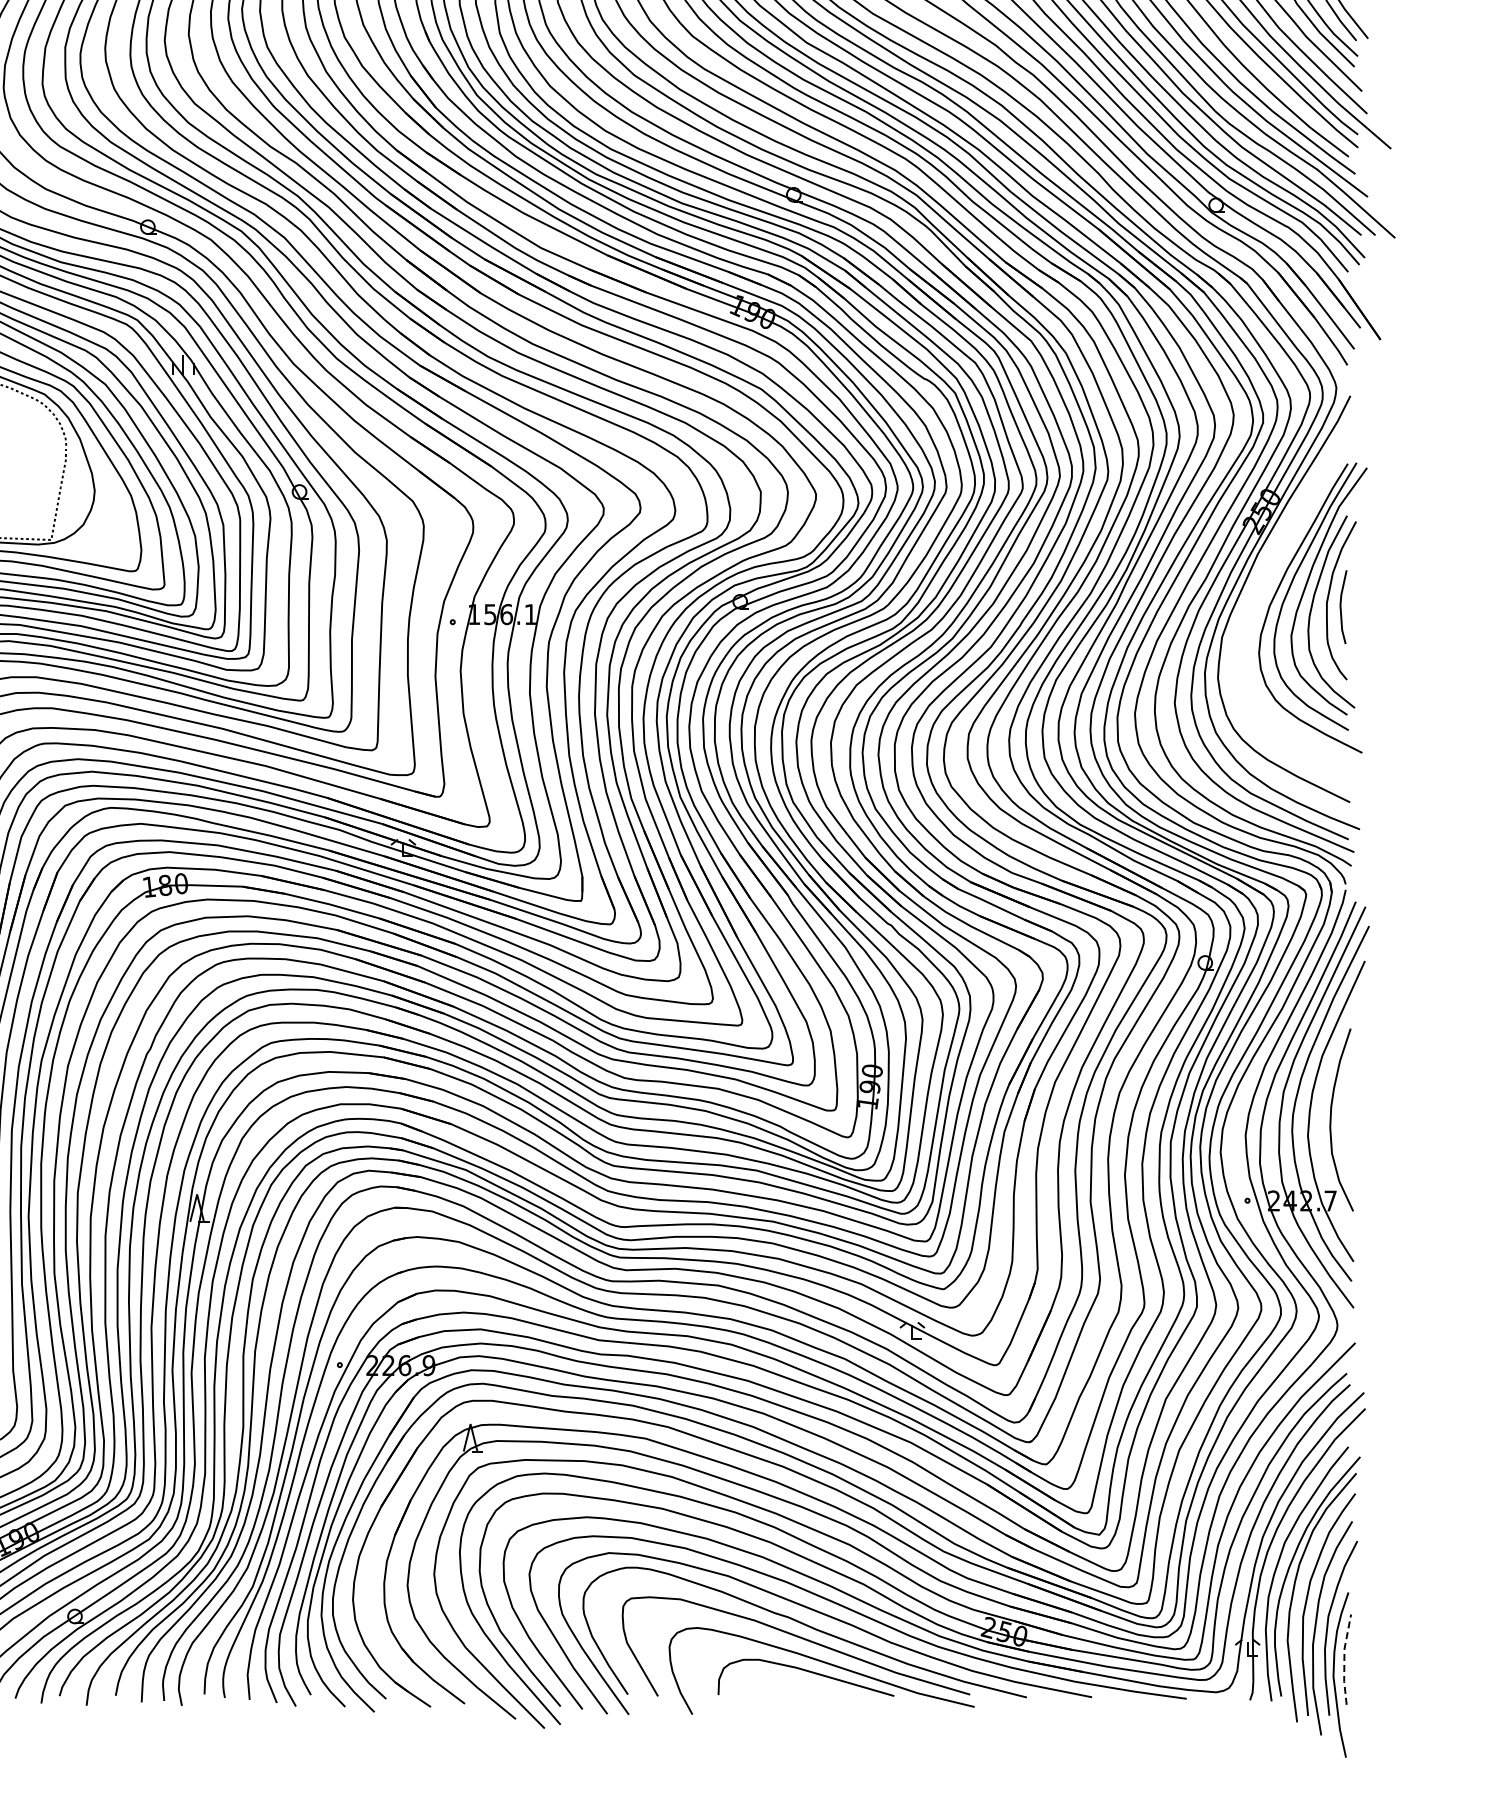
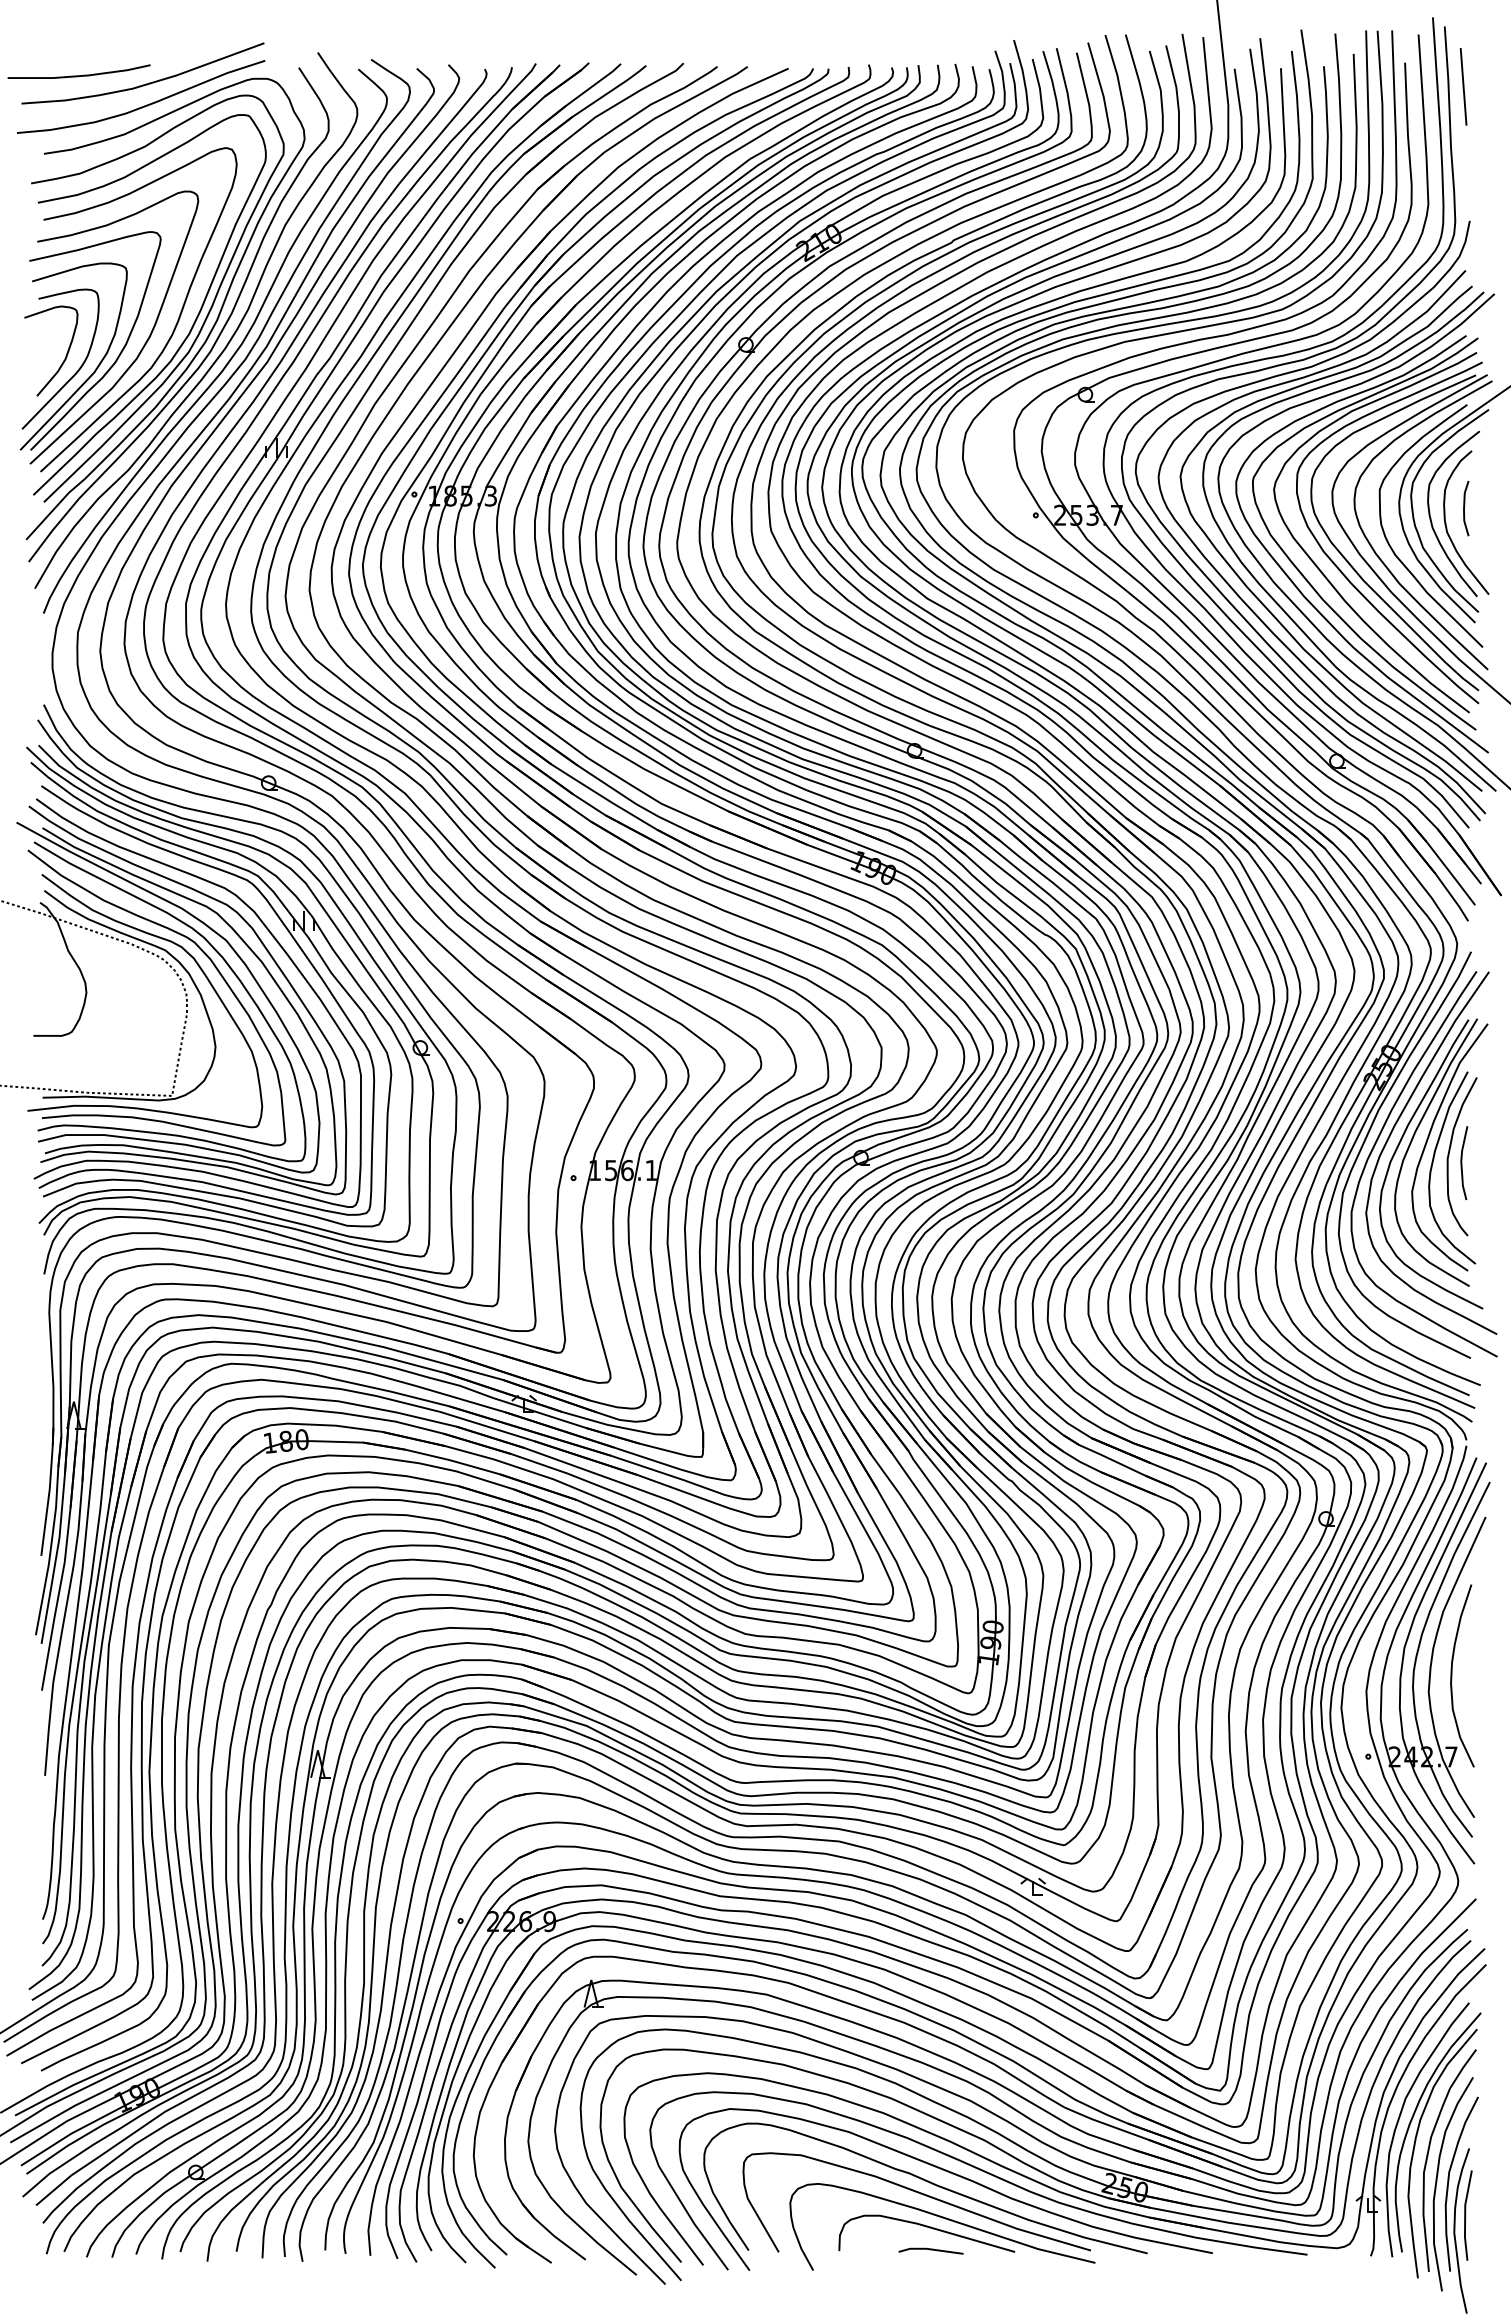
part: (1263, 593) -> (1384, 1149), added
line: (1344, 1658) -> (1465, 2214), dashed -> solid
line: (809, 1694) -> (930, 2250), added

